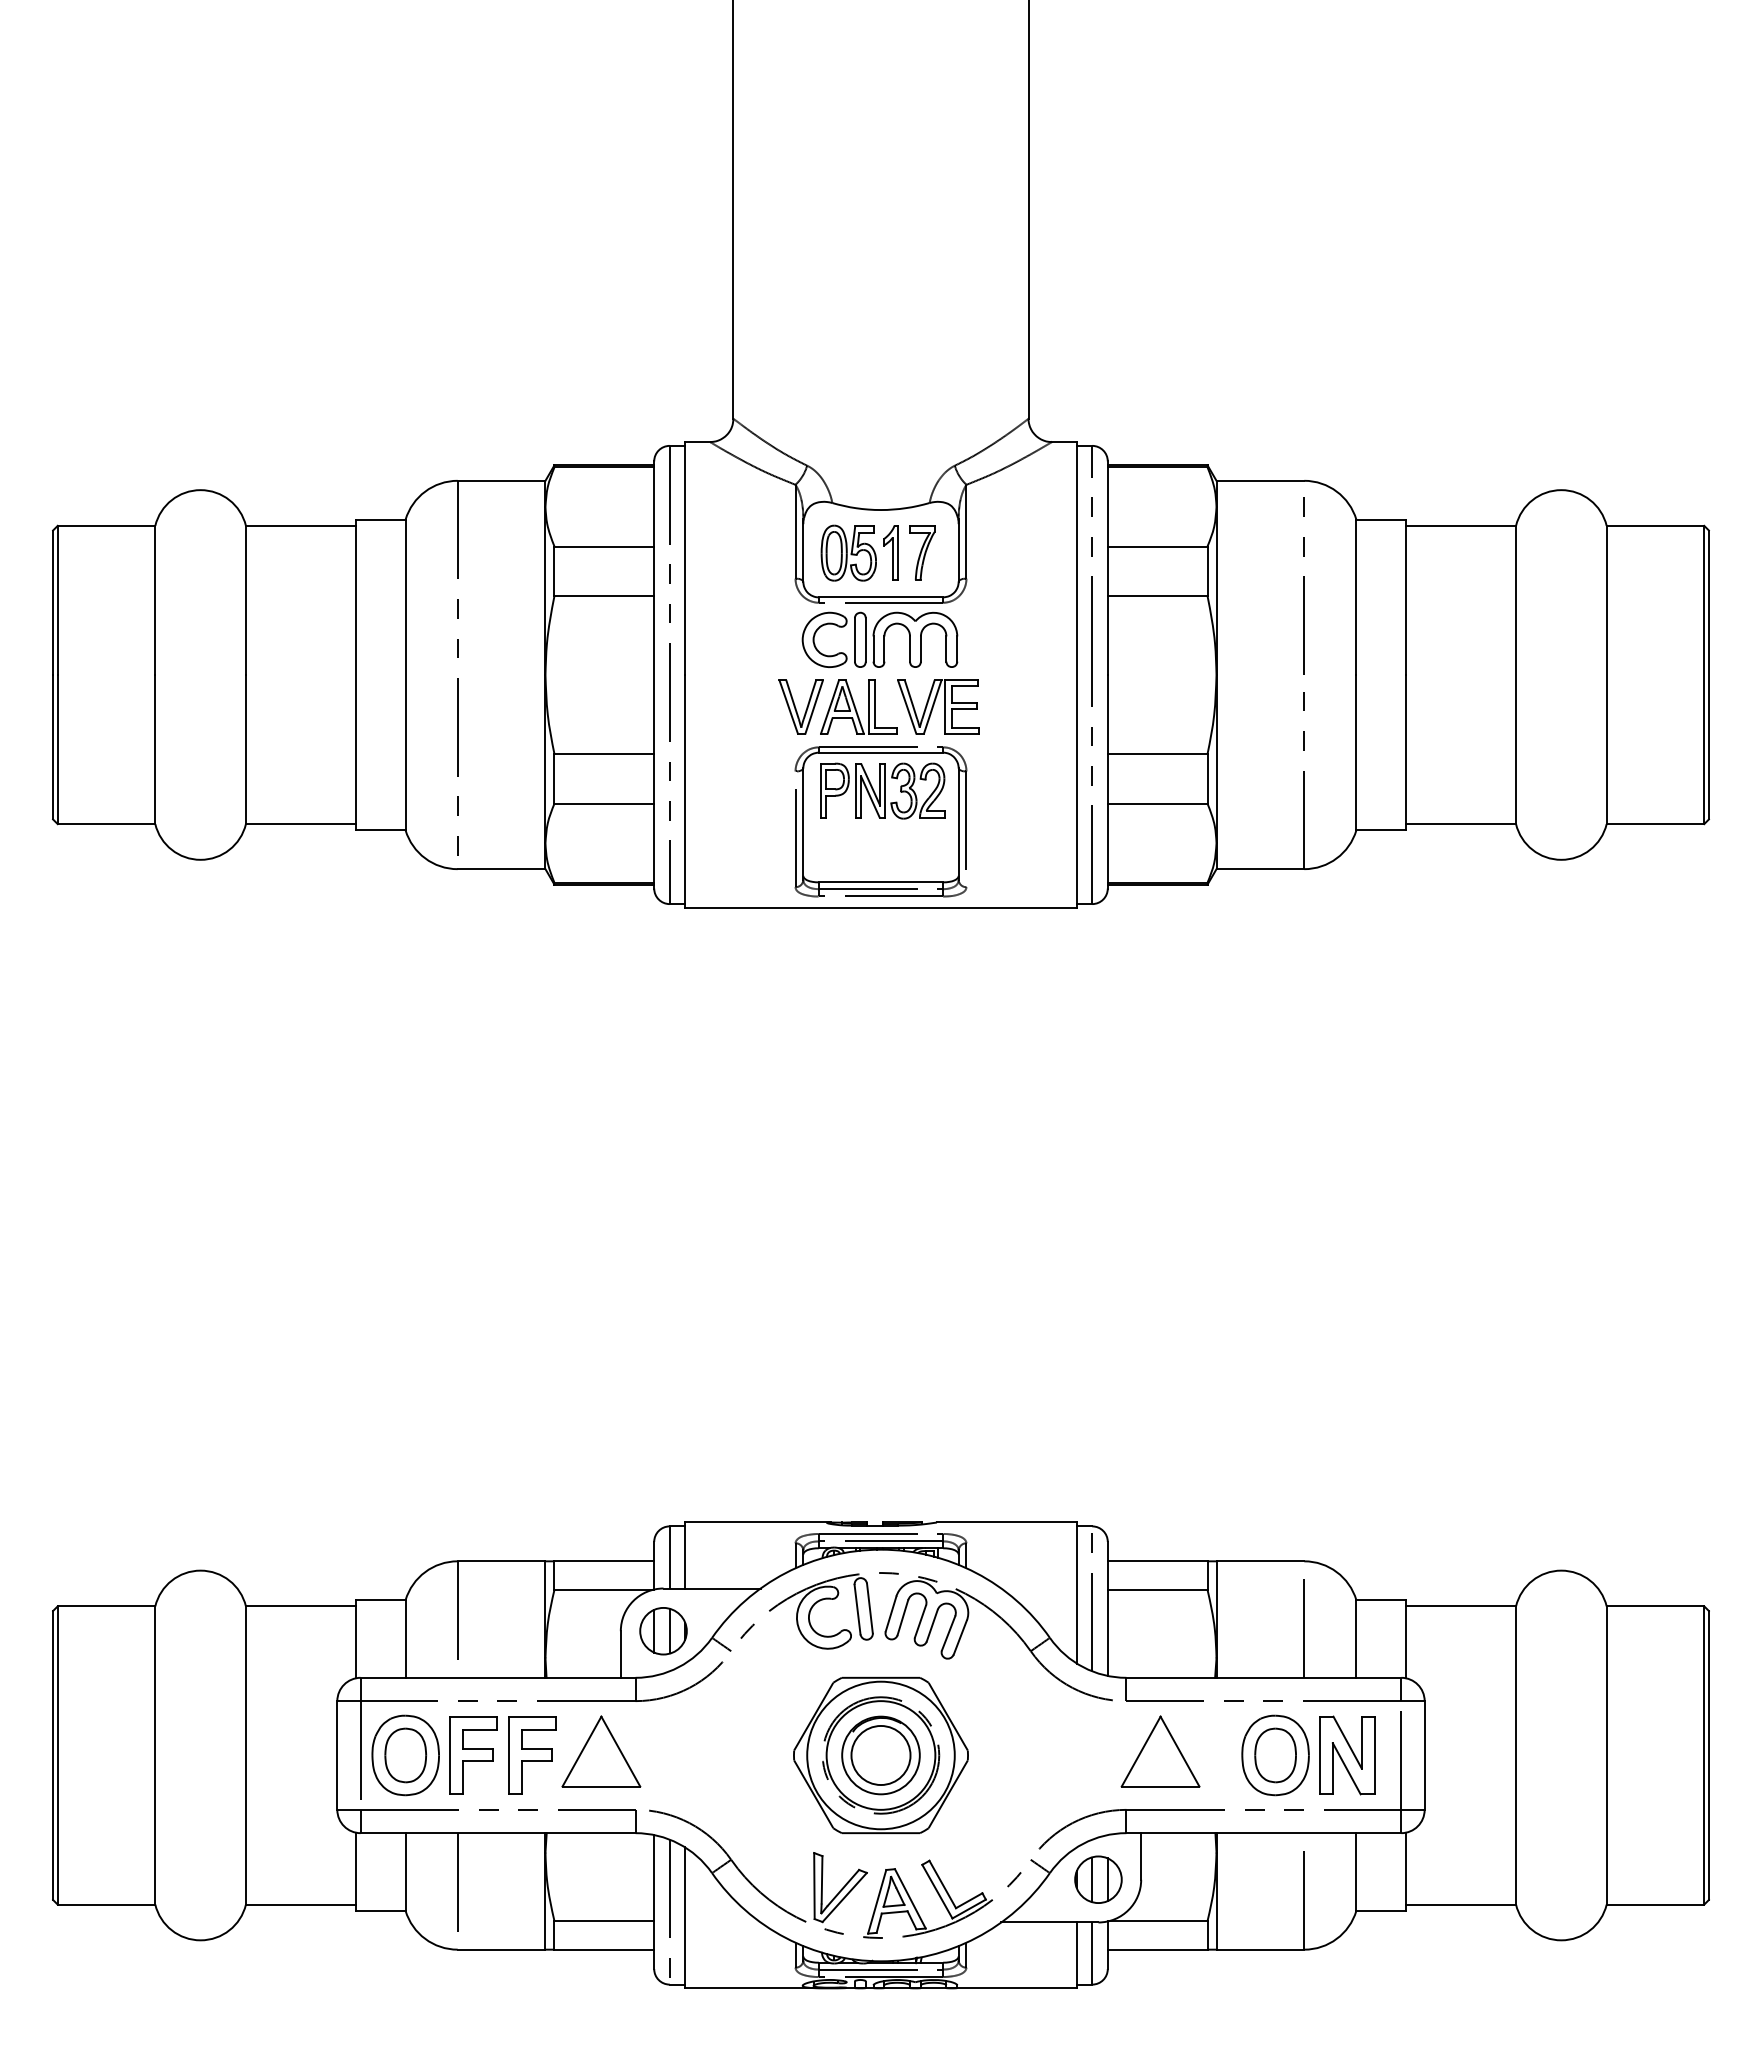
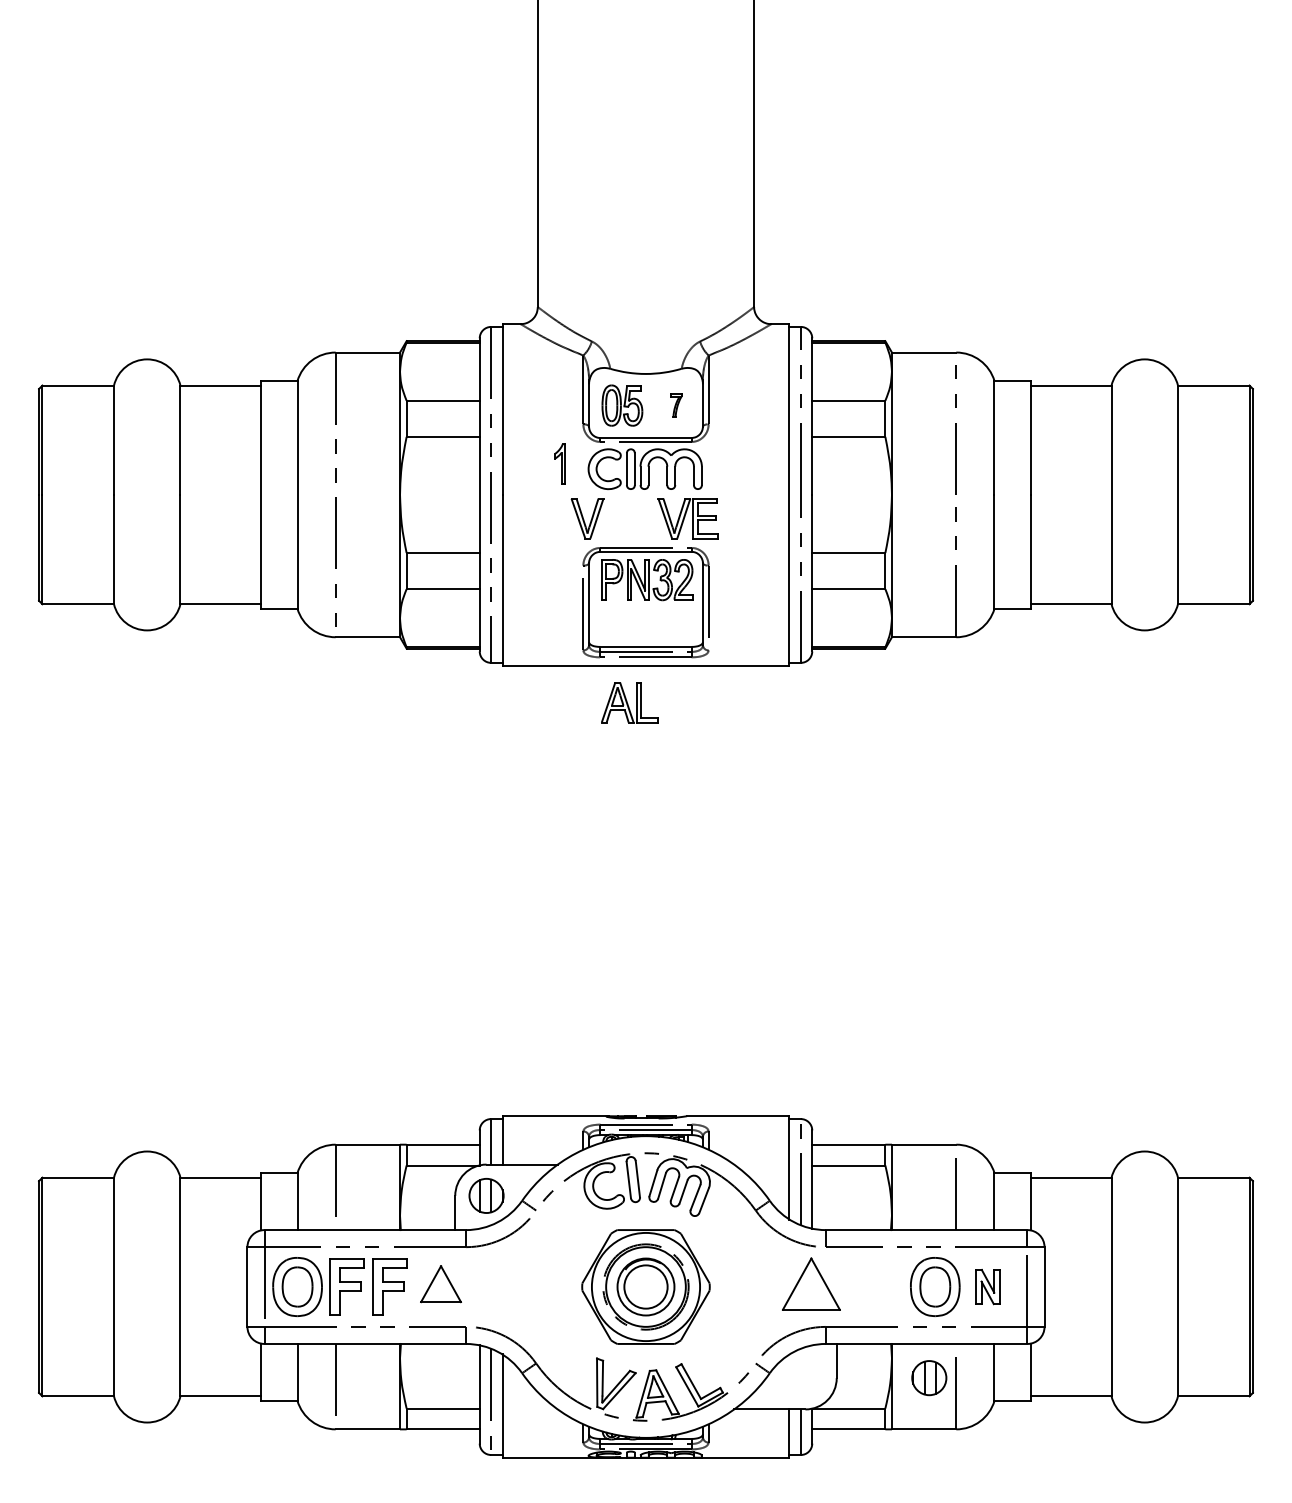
part: (890, 552) -> (559, 463), moved
part: (922, 552) -> (676, 405), size x0.6
part: (858, 706) -> (629, 702), moved
part: (601, 1751) -> (441, 1284), size x0.7
part: (1160, 1751) -> (811, 1284), moved
part: (1347, 1755) -> (987, 1287), size x0.6
part: (1098, 1879) -> (929, 1377), moved

